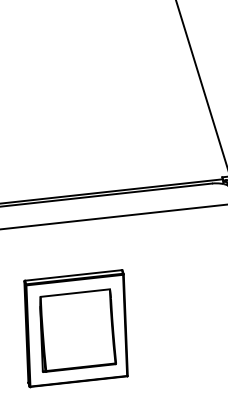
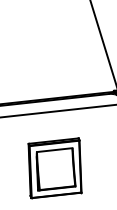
part: (74, 328) -> (54, 168), moved

